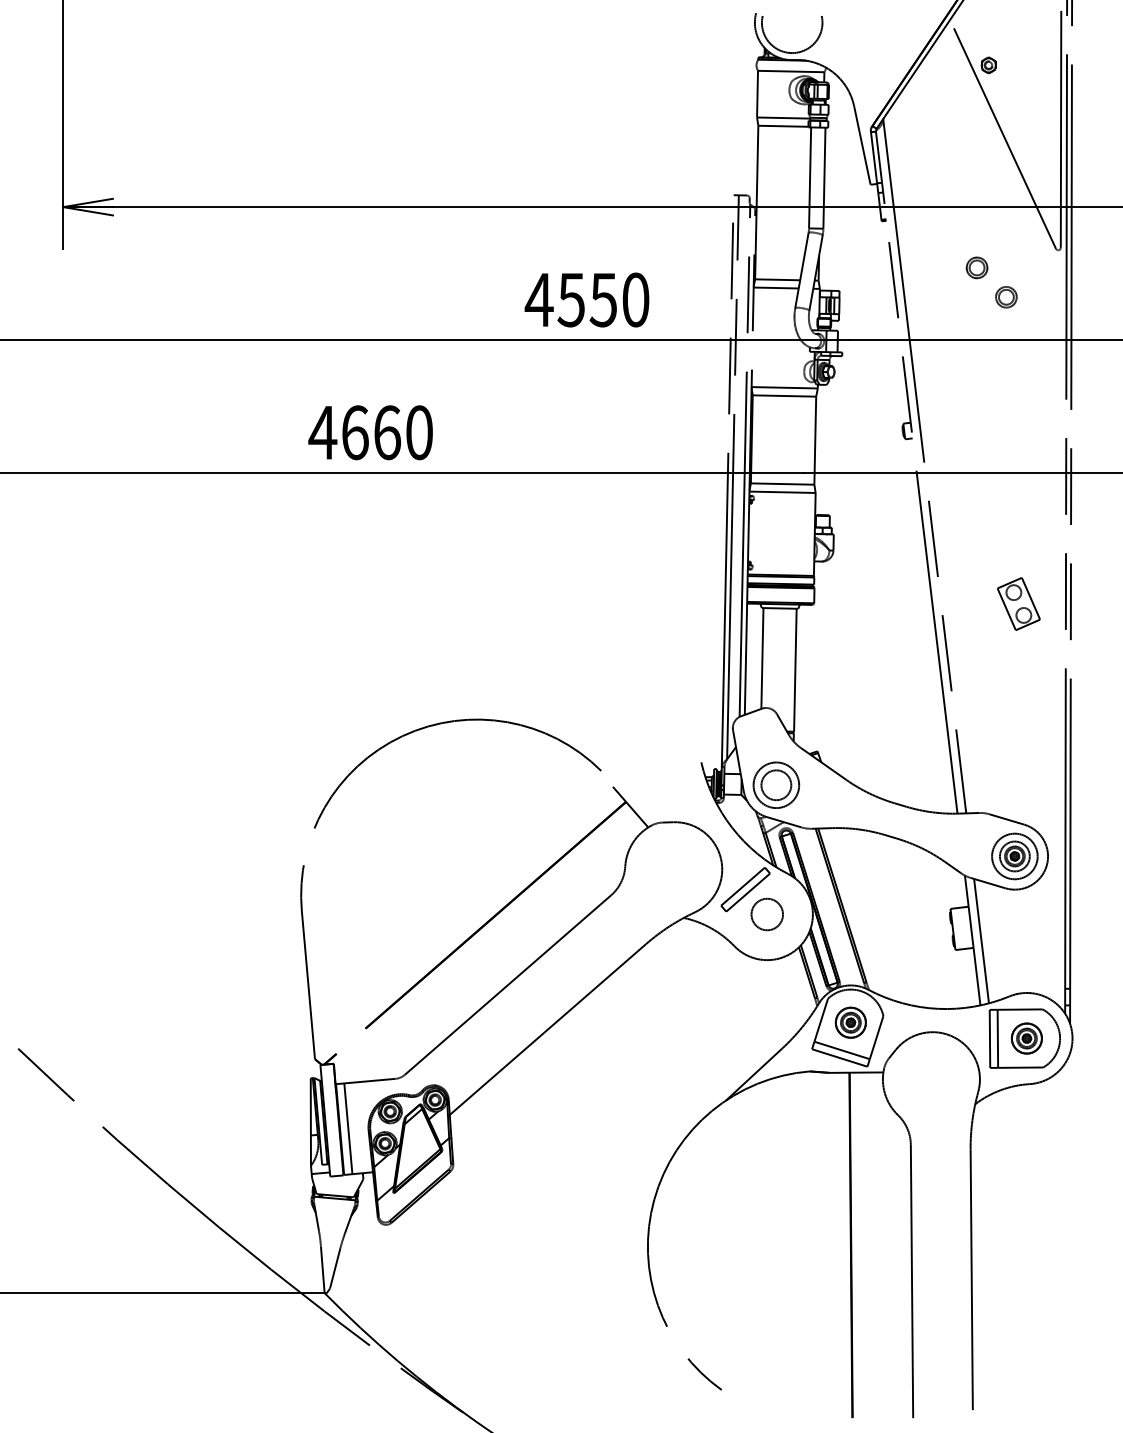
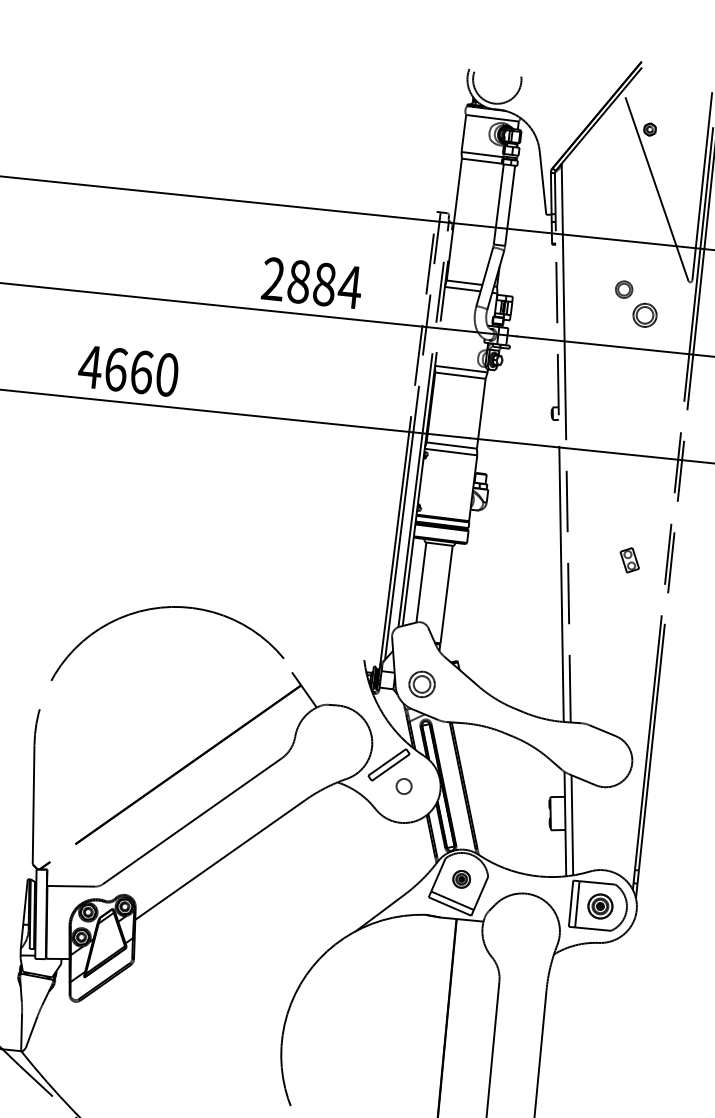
part: (1006, 297) -> (645, 315), size x1.4
text: (587, 299) -> (311, 282), 4550 -> 2884
part: (1018, 603) -> (629, 559), size x0.6
part: (776, 784) -> (422, 683), size x0.7
part: (1014, 856) -> (605, 760), removed
circle: (766, 914) -> (403, 786), size x0.6
part: (850, 1022) -> (461, 879), size x0.7
line: (348, 1128) -> (53, 922), removed

